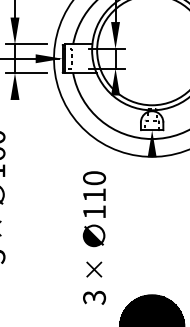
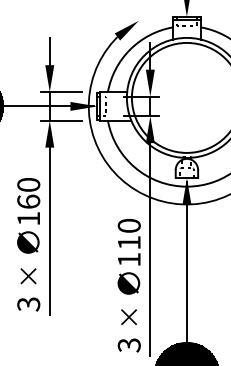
line: (14, 182) -> (49, 230), added
line: (115, 201) -> (150, 249), added
line: (151, 213) -> (186, 261), added

